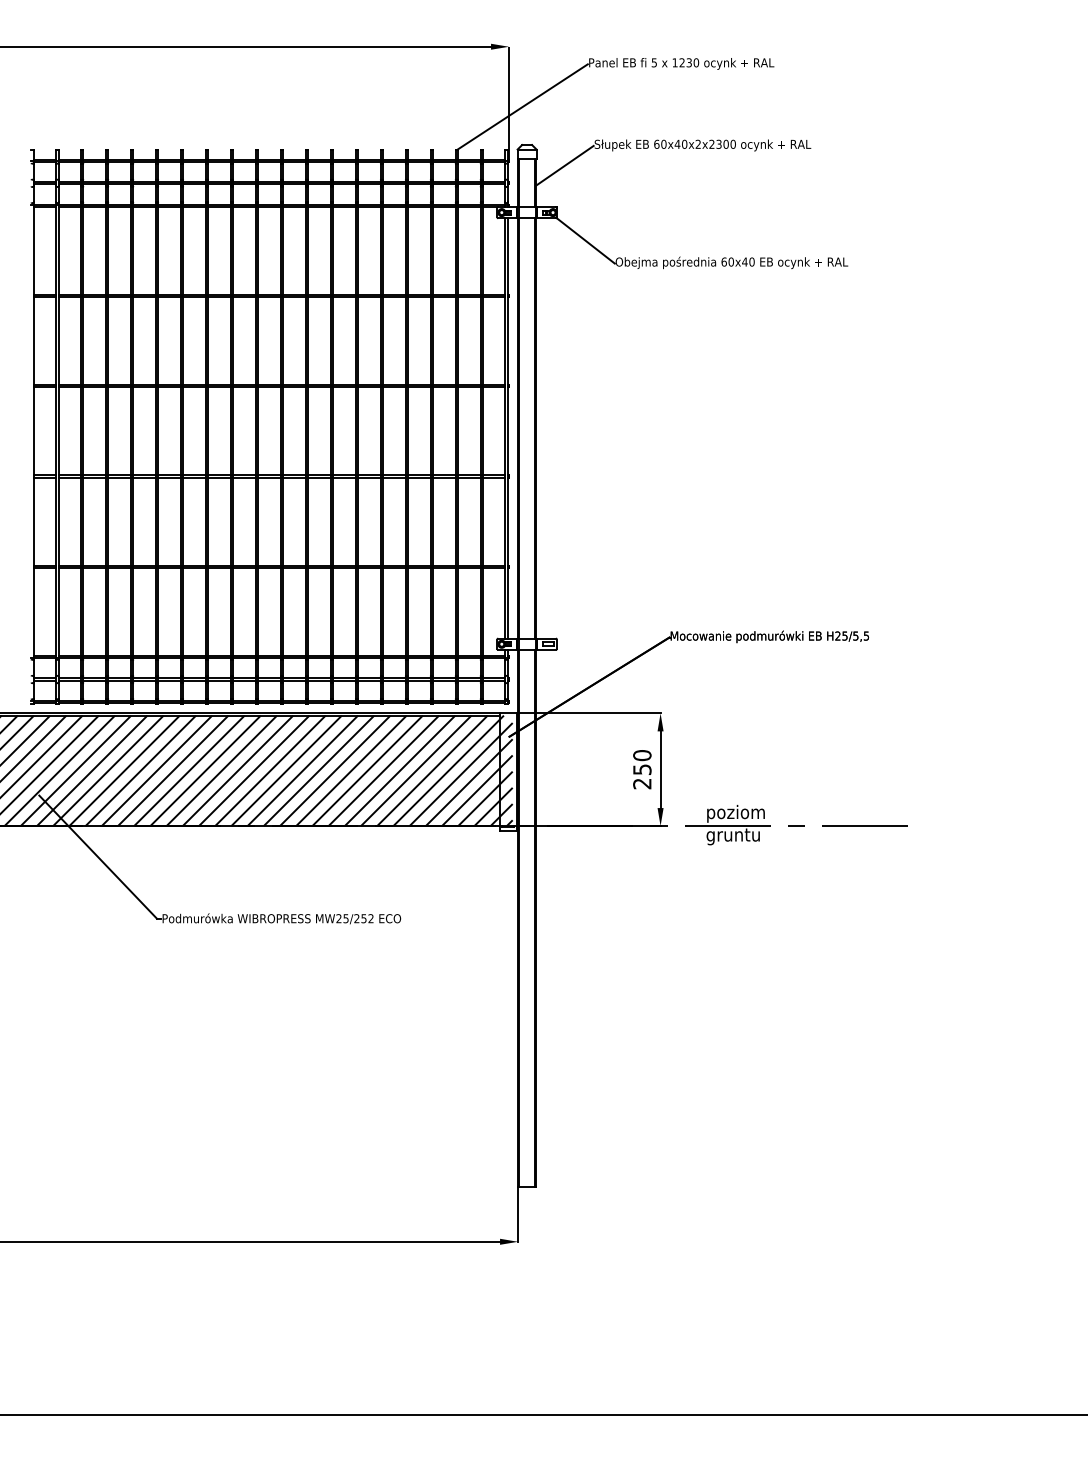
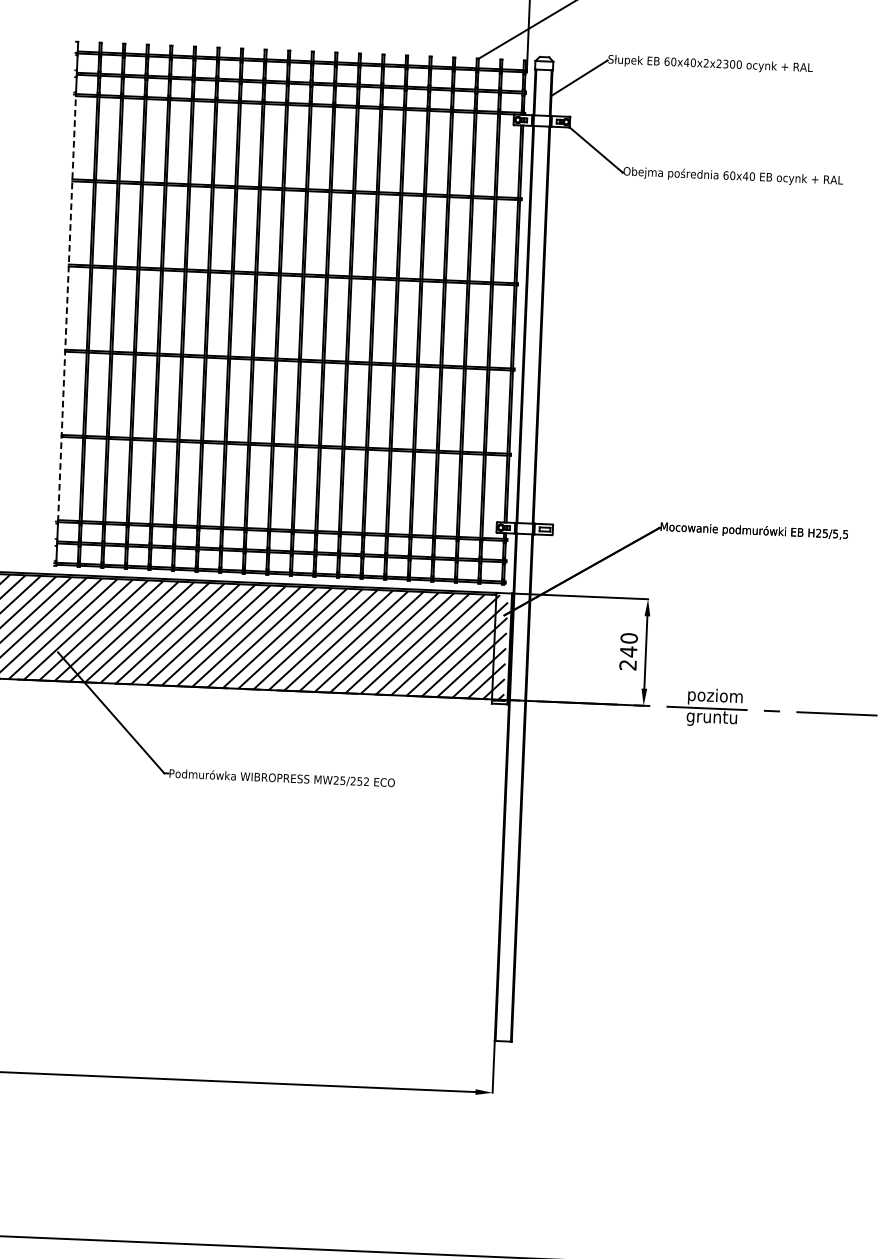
line: (33, 430) -> (67, 307), solid -> dashed
text: (642, 769) -> (628, 651), 250 -> 240

